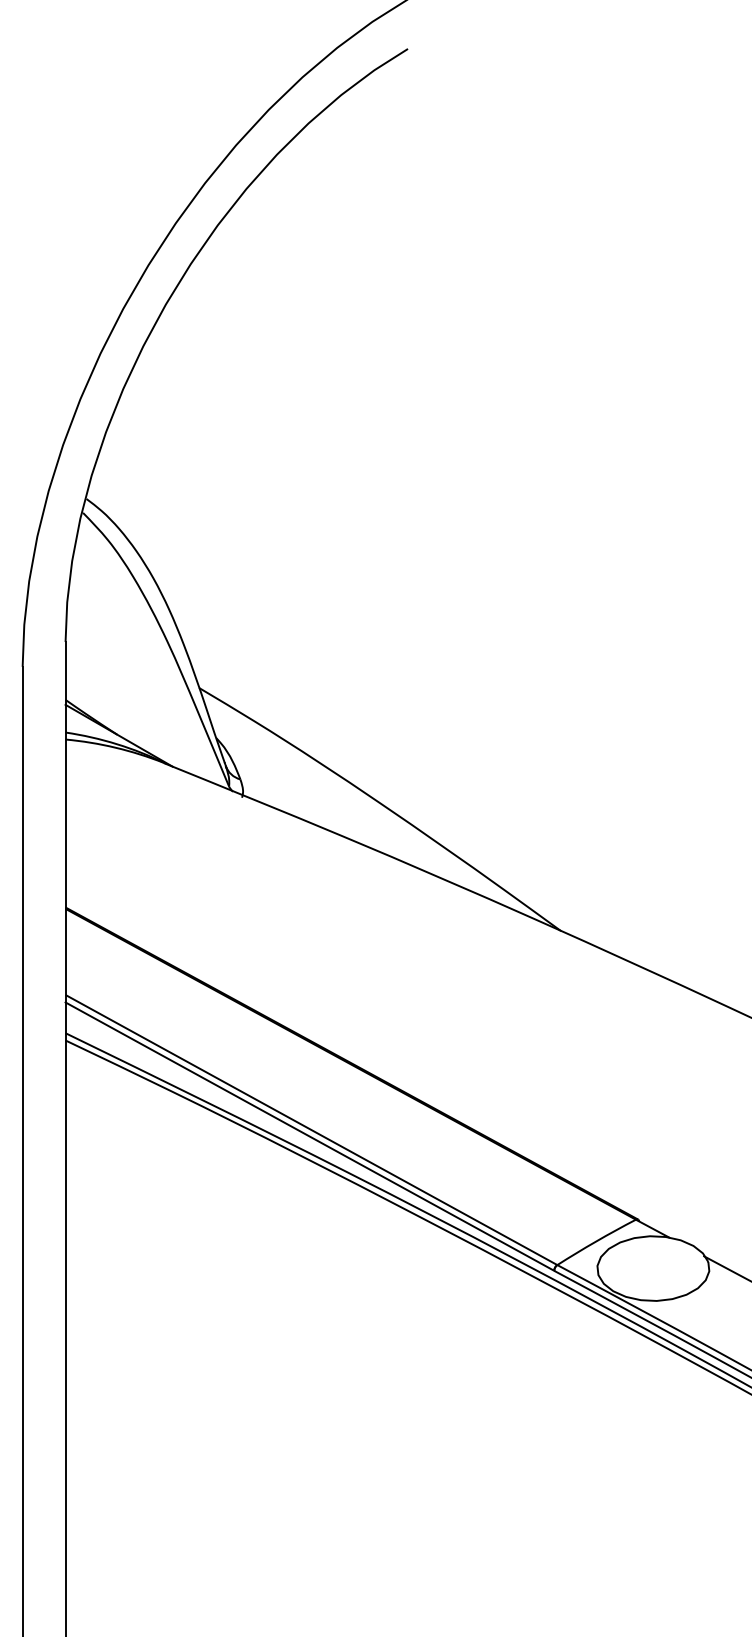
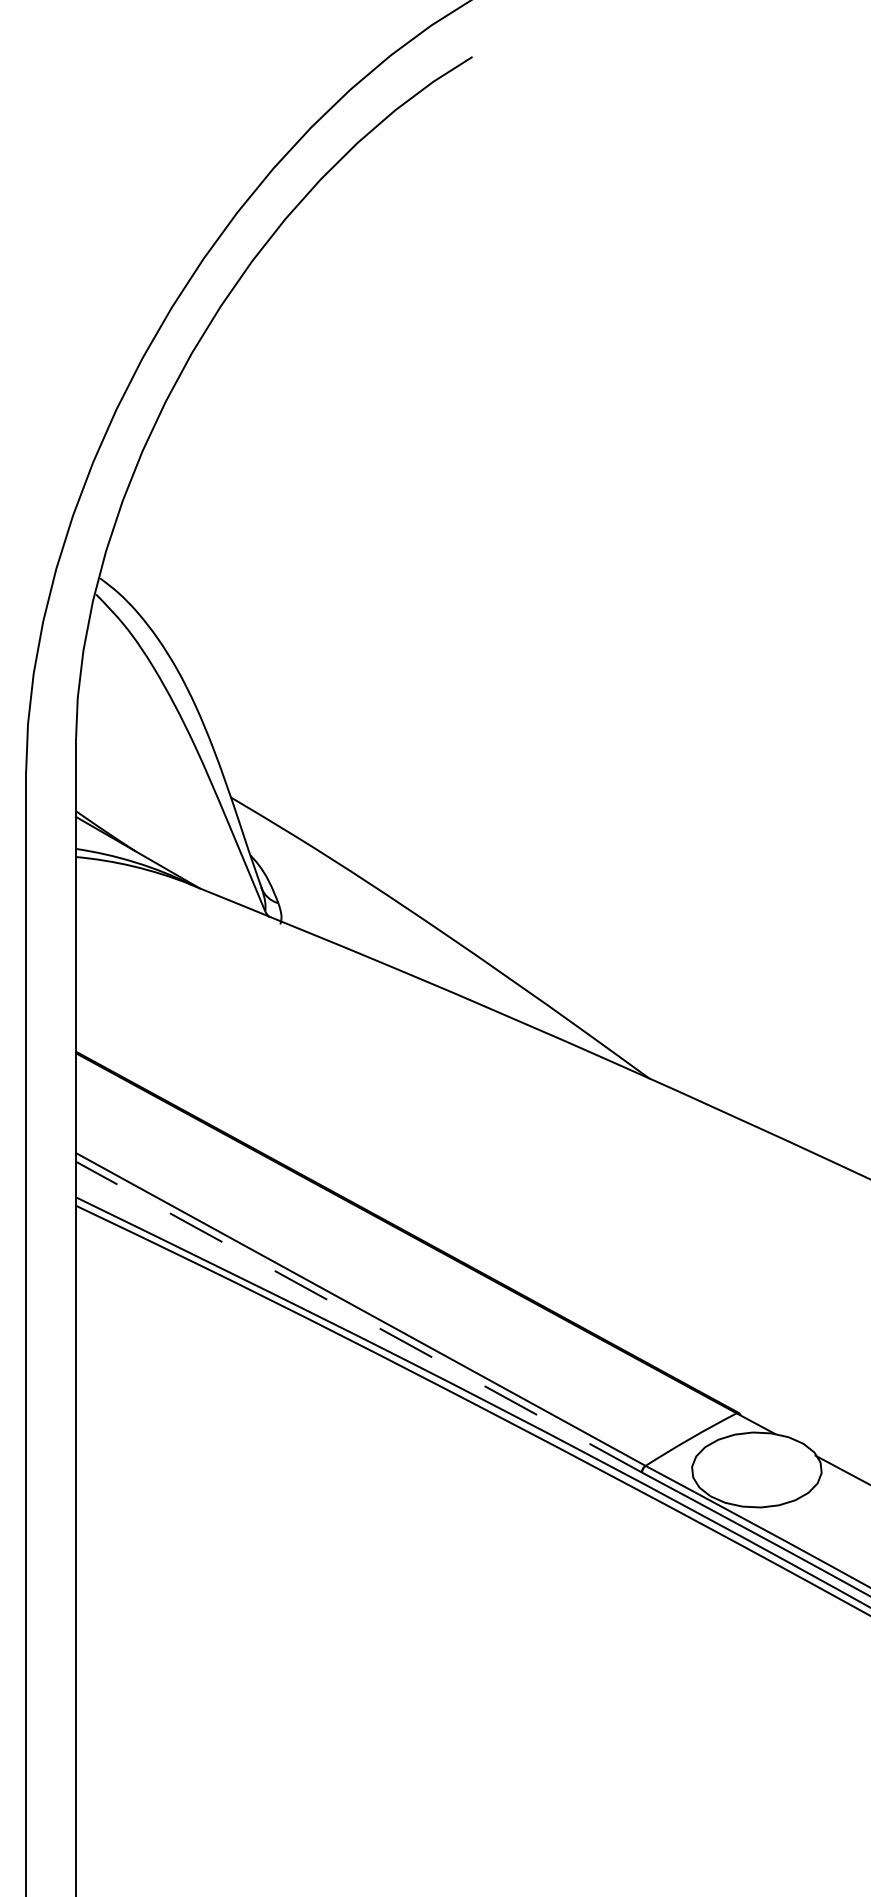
line: (309, 1136) -> (358, 1317), solid -> dashed

